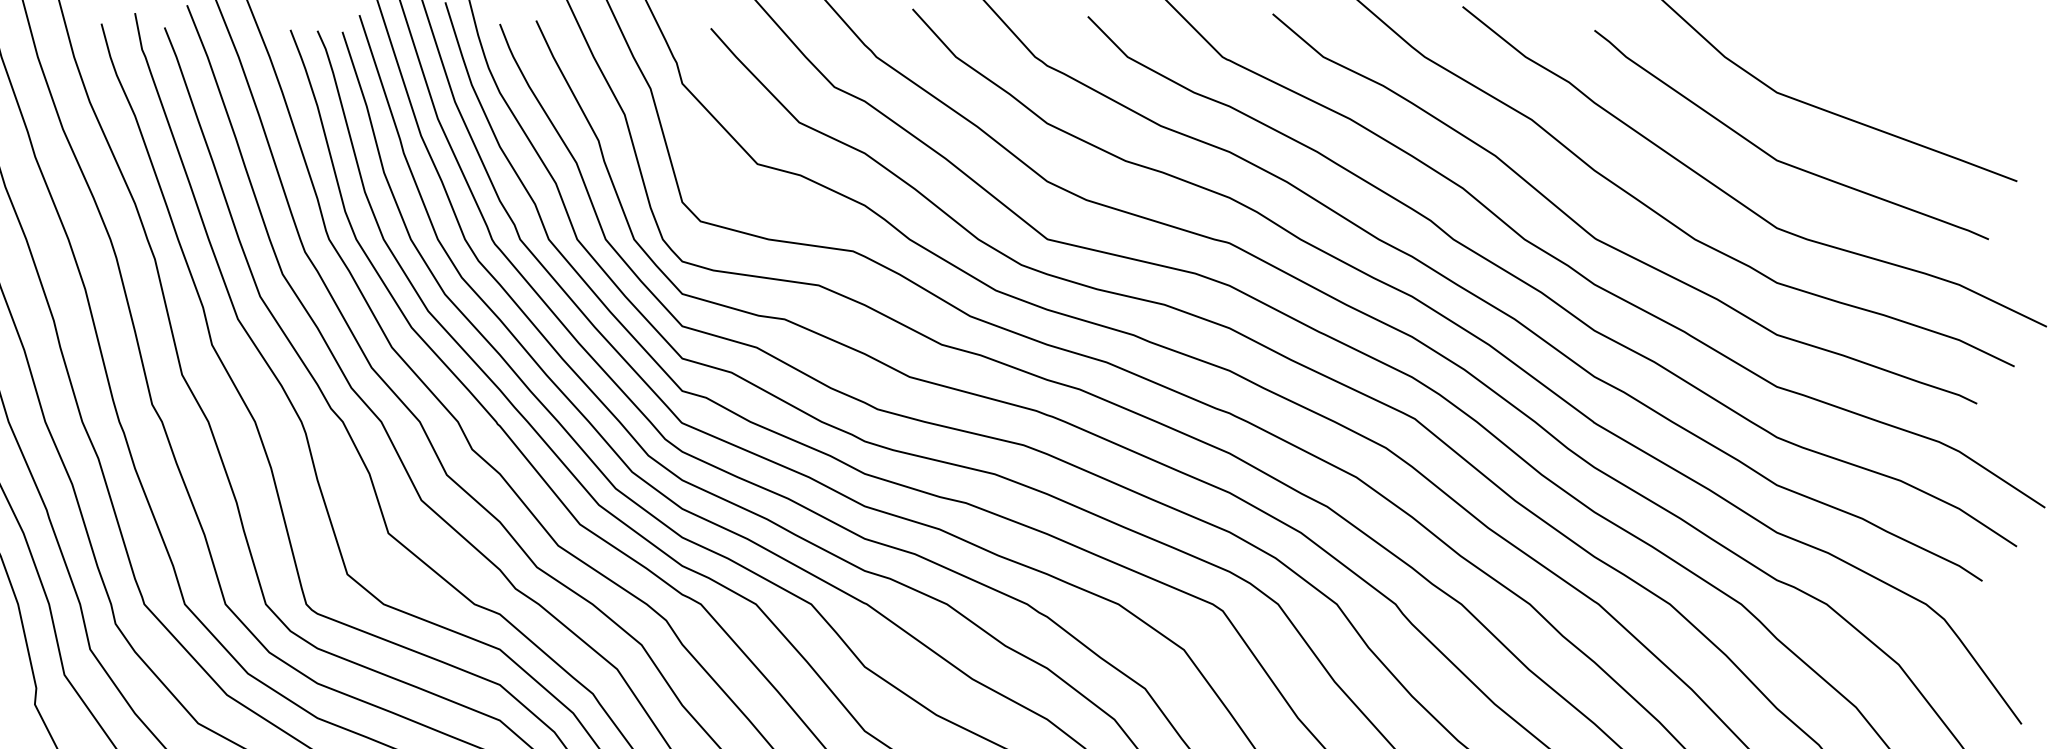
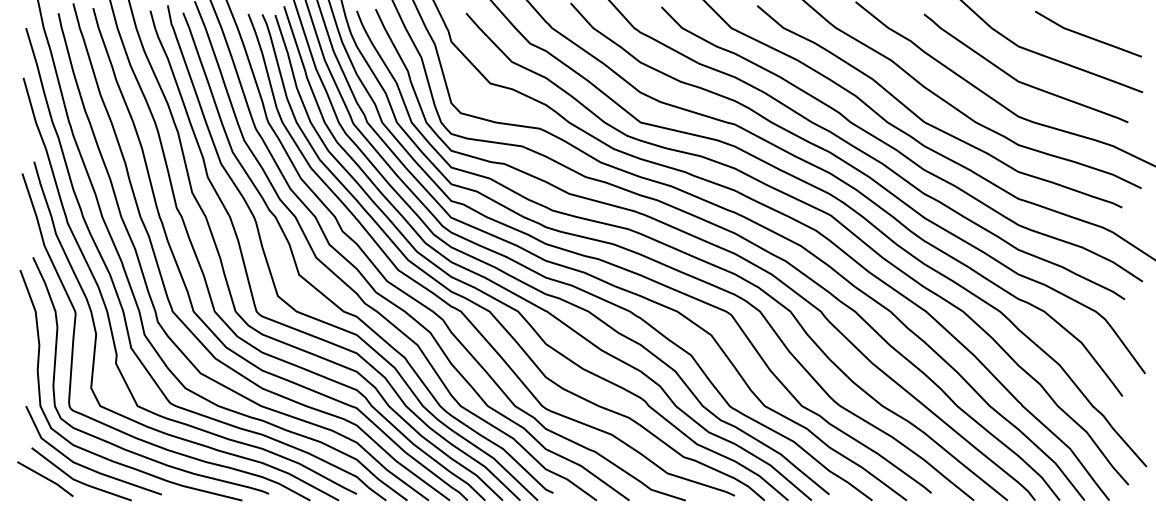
line: (1910, 71) -> (1087, 35), added

